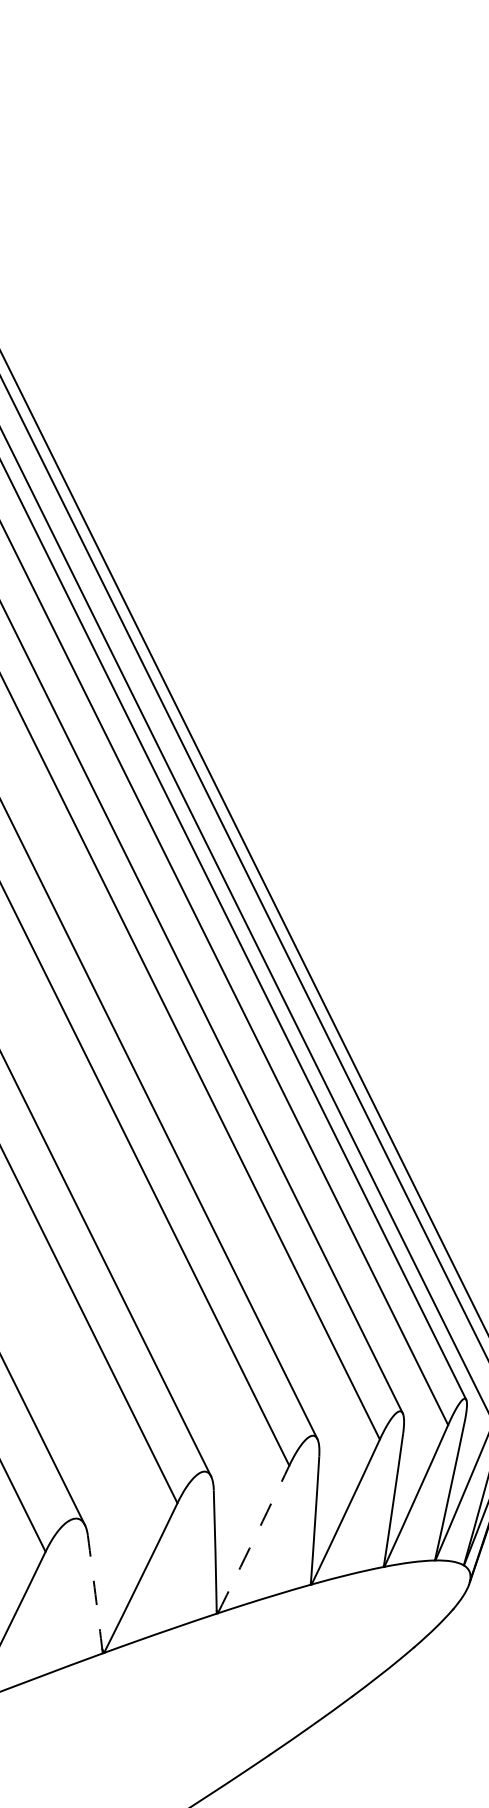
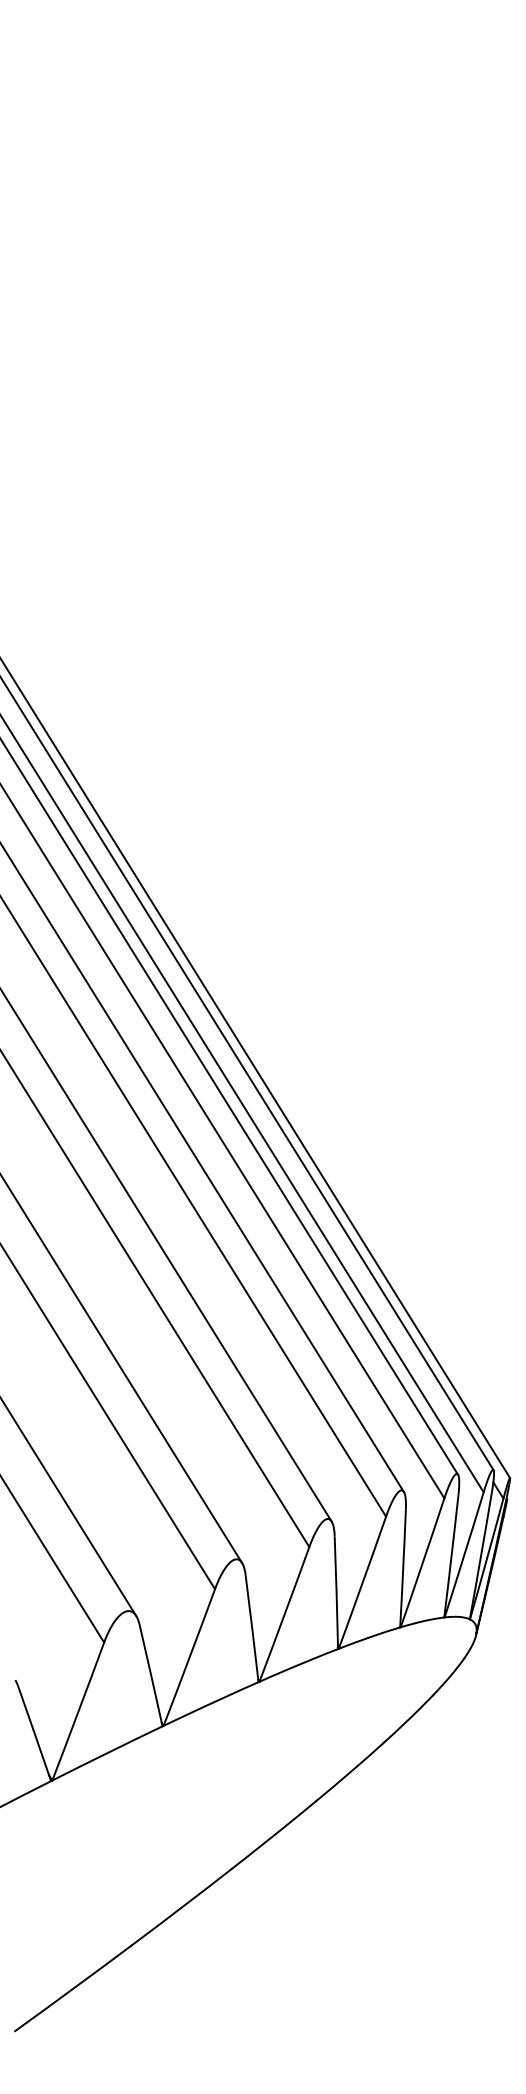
arc: (253, 1539) -> (284, 1614), dashed -> solid
arc: (95, 1594) -> (151, 1675), dashed -> solid

